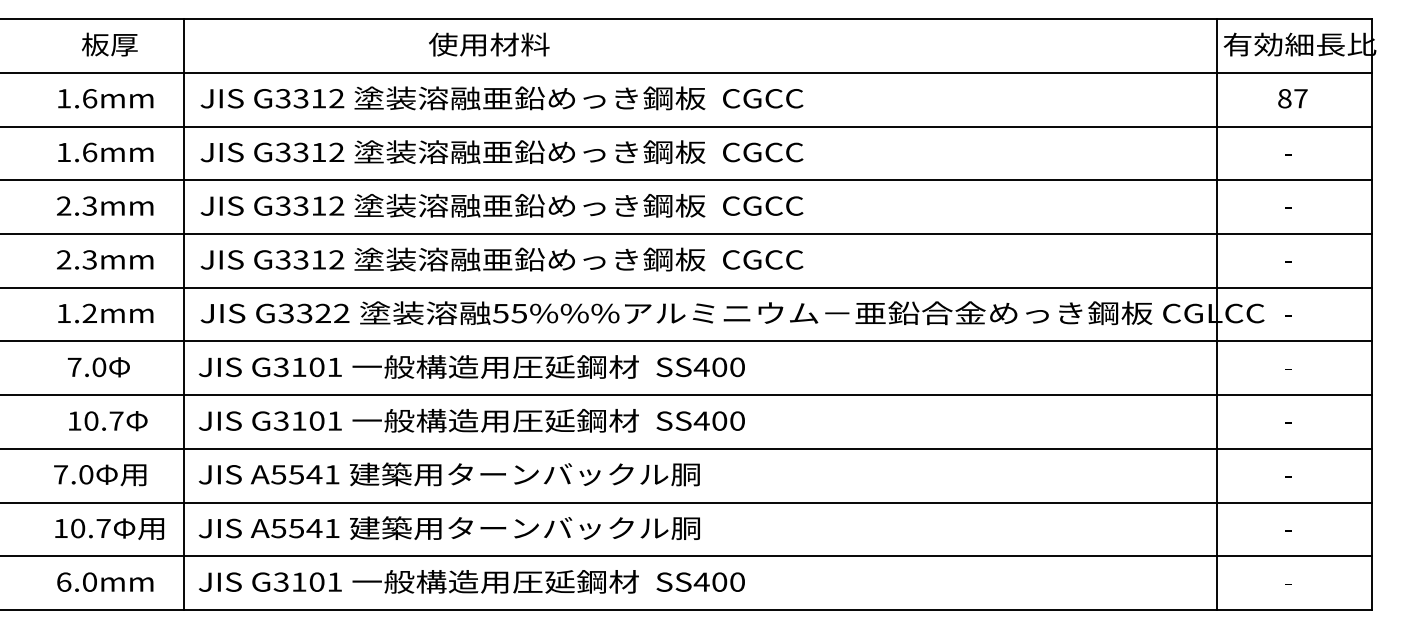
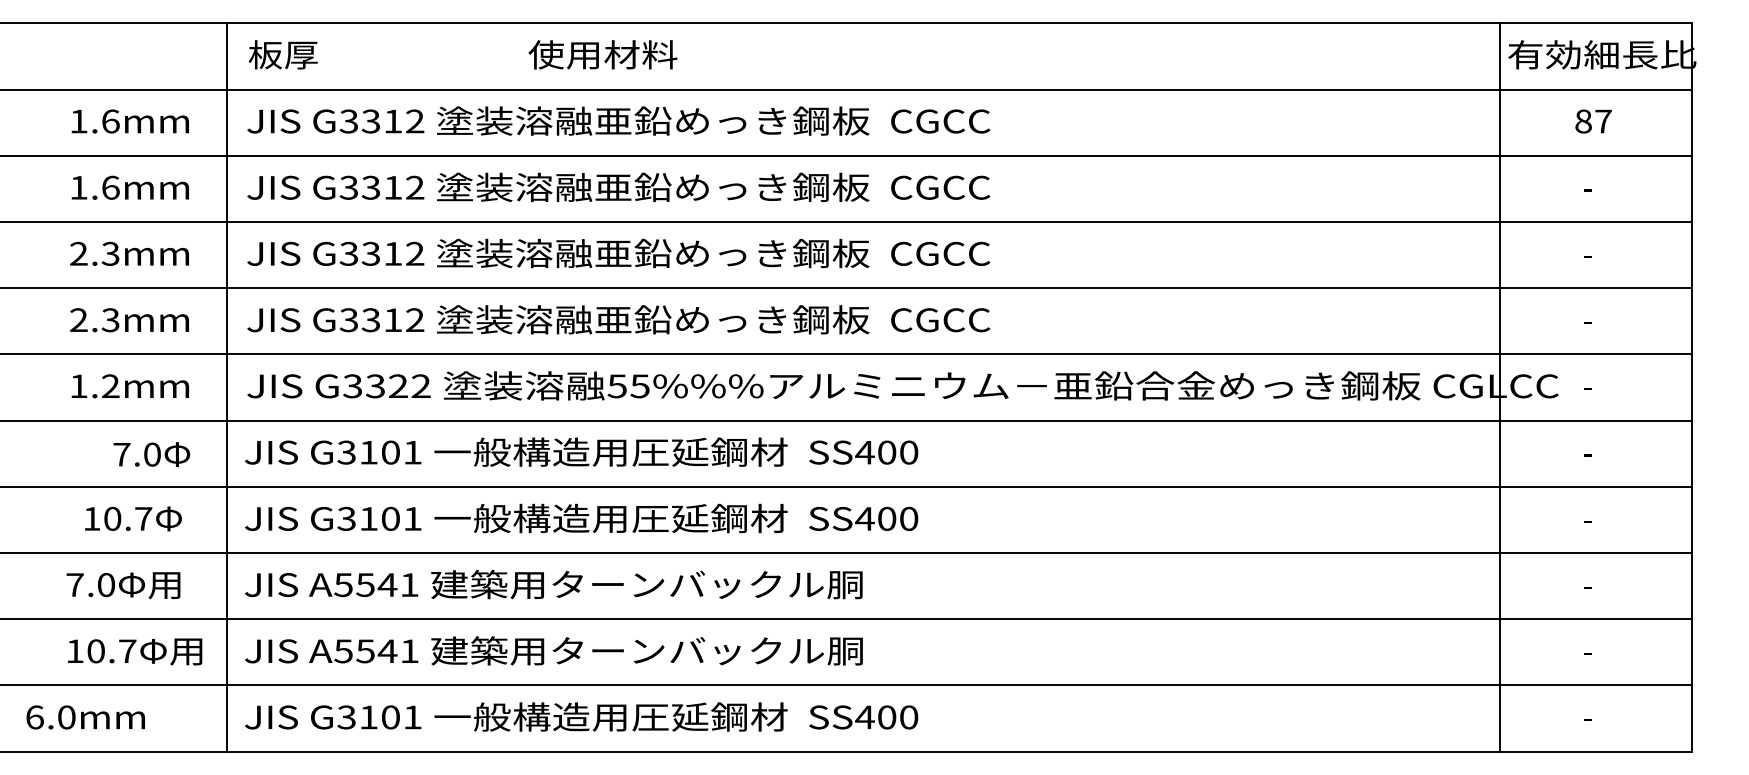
text: (109, 44) -> (282, 54), moved
text: (98, 367) -> (151, 454), moved
text: (105, 582) -> (85, 717), moved

